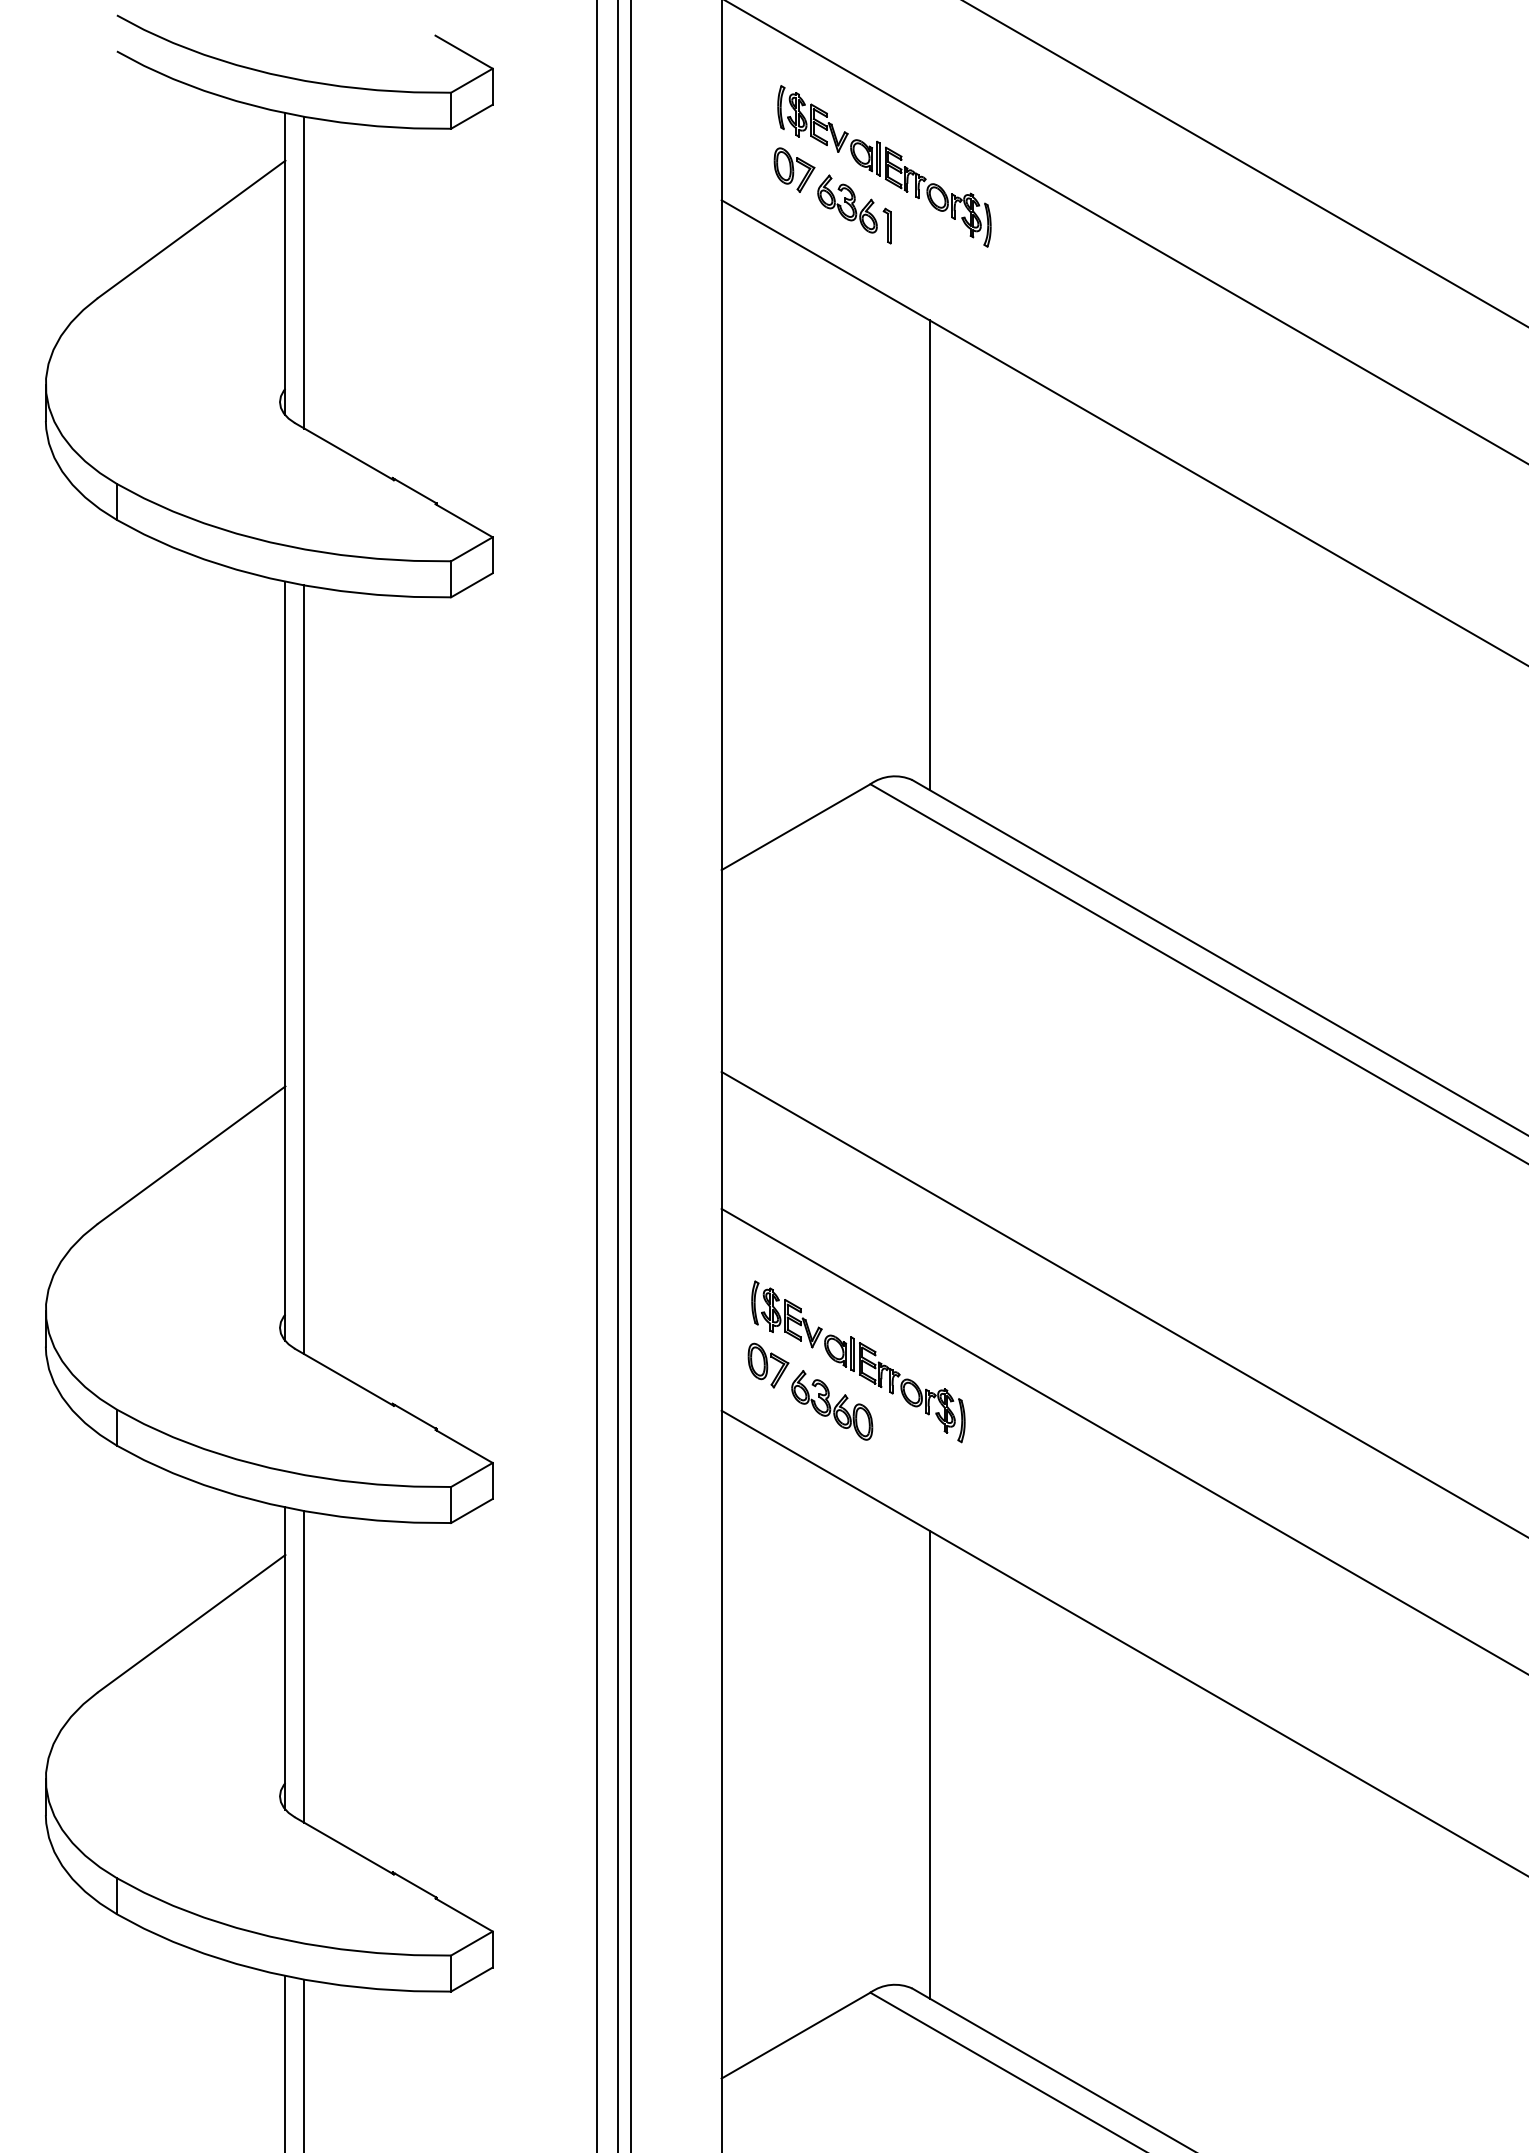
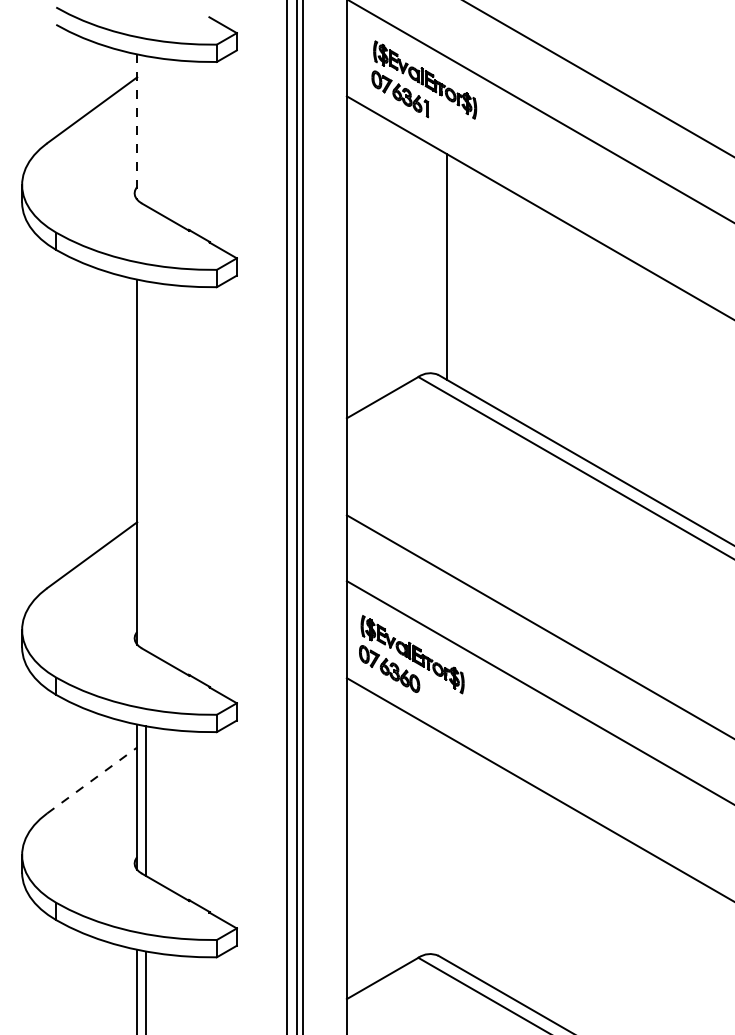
line: (285, 265) -> (137, 127), solid -> dashed
line: (304, 273) -> (146, 131), removed
line: (304, 970) -> (146, 466), removed
line: (192, 1623) -> (92, 780), solid -> dashed
line: (928, 1763) -> (446, 847), removed

